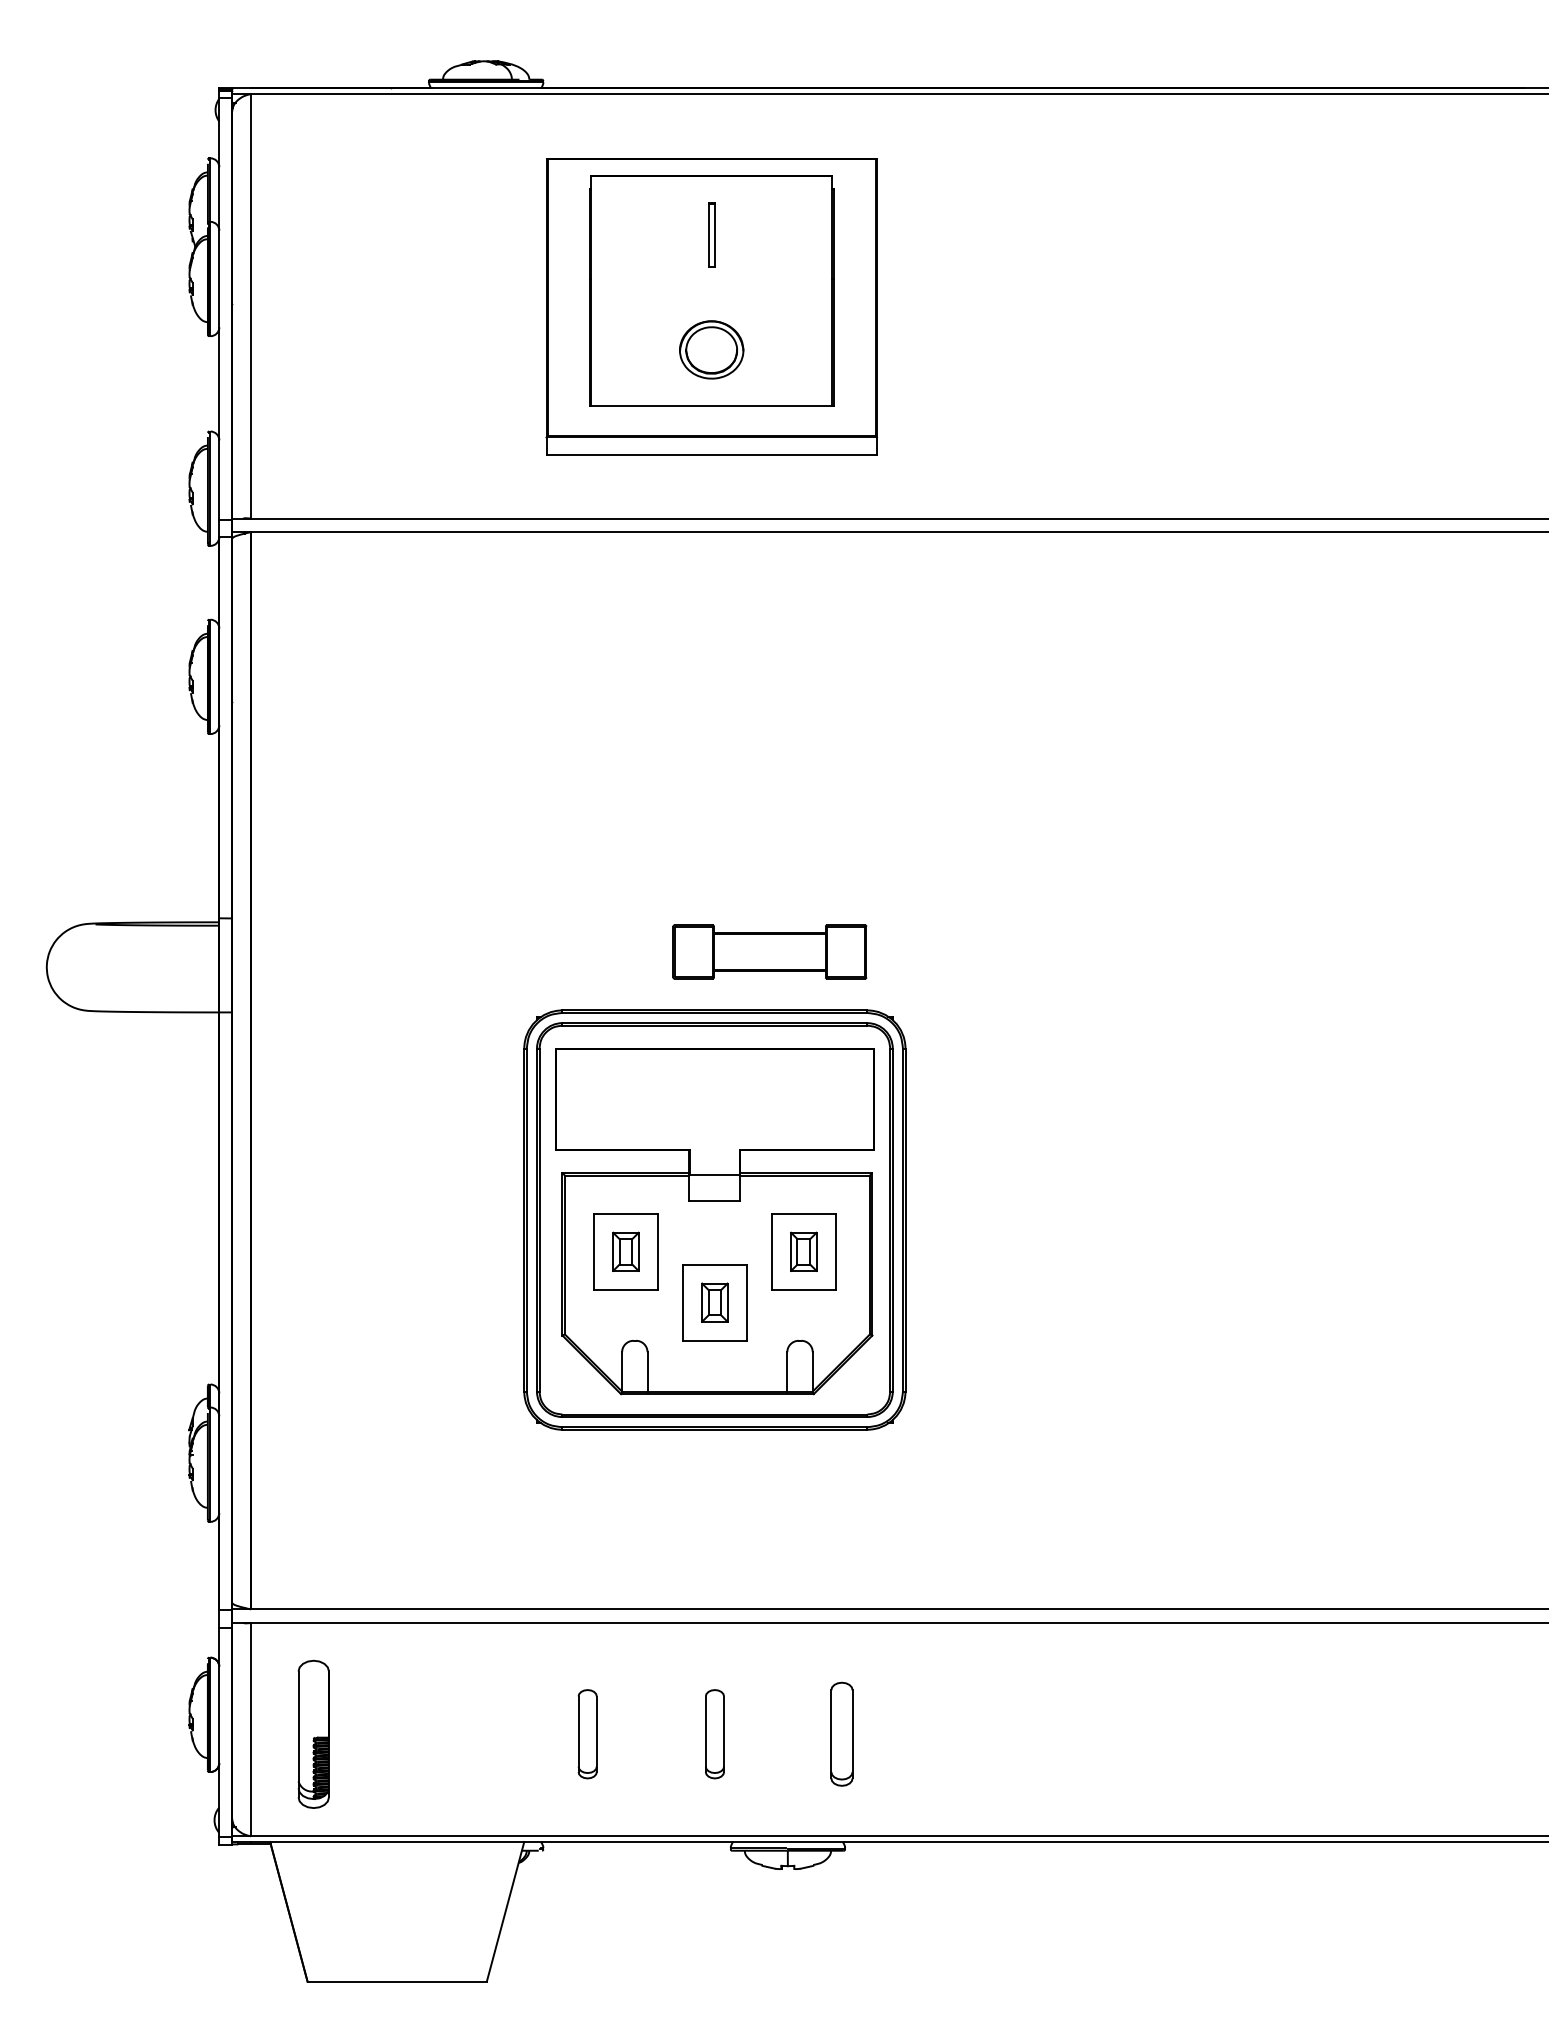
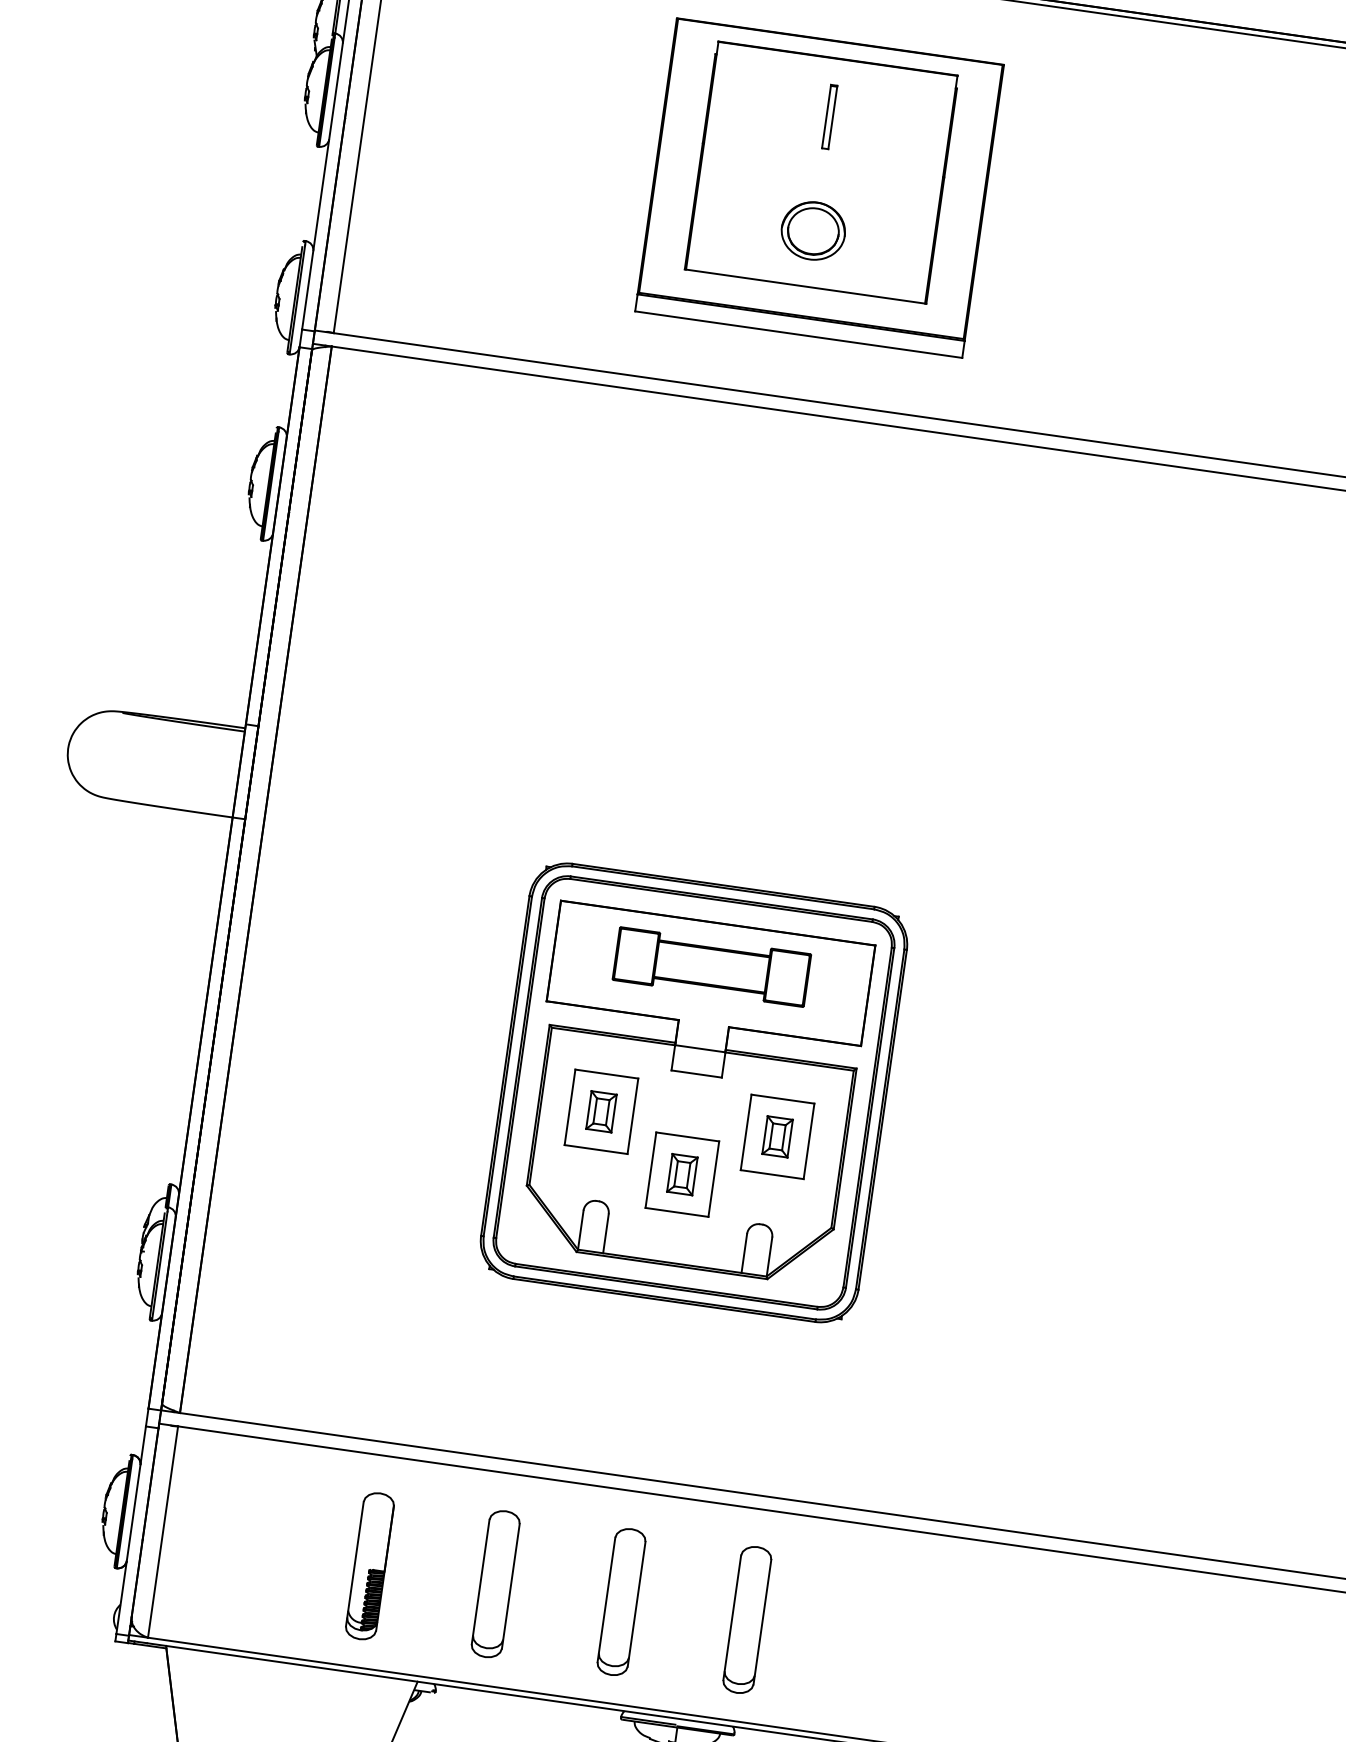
part: (769, 951) -> (711, 966), moved
part: (313, 1733) -> (369, 1565), moved
part: (587, 1733) -> (495, 1583), size x1.67
part: (714, 1733) -> (621, 1601), size x1.67
part: (841, 1733) -> (747, 1619), size x1.43

